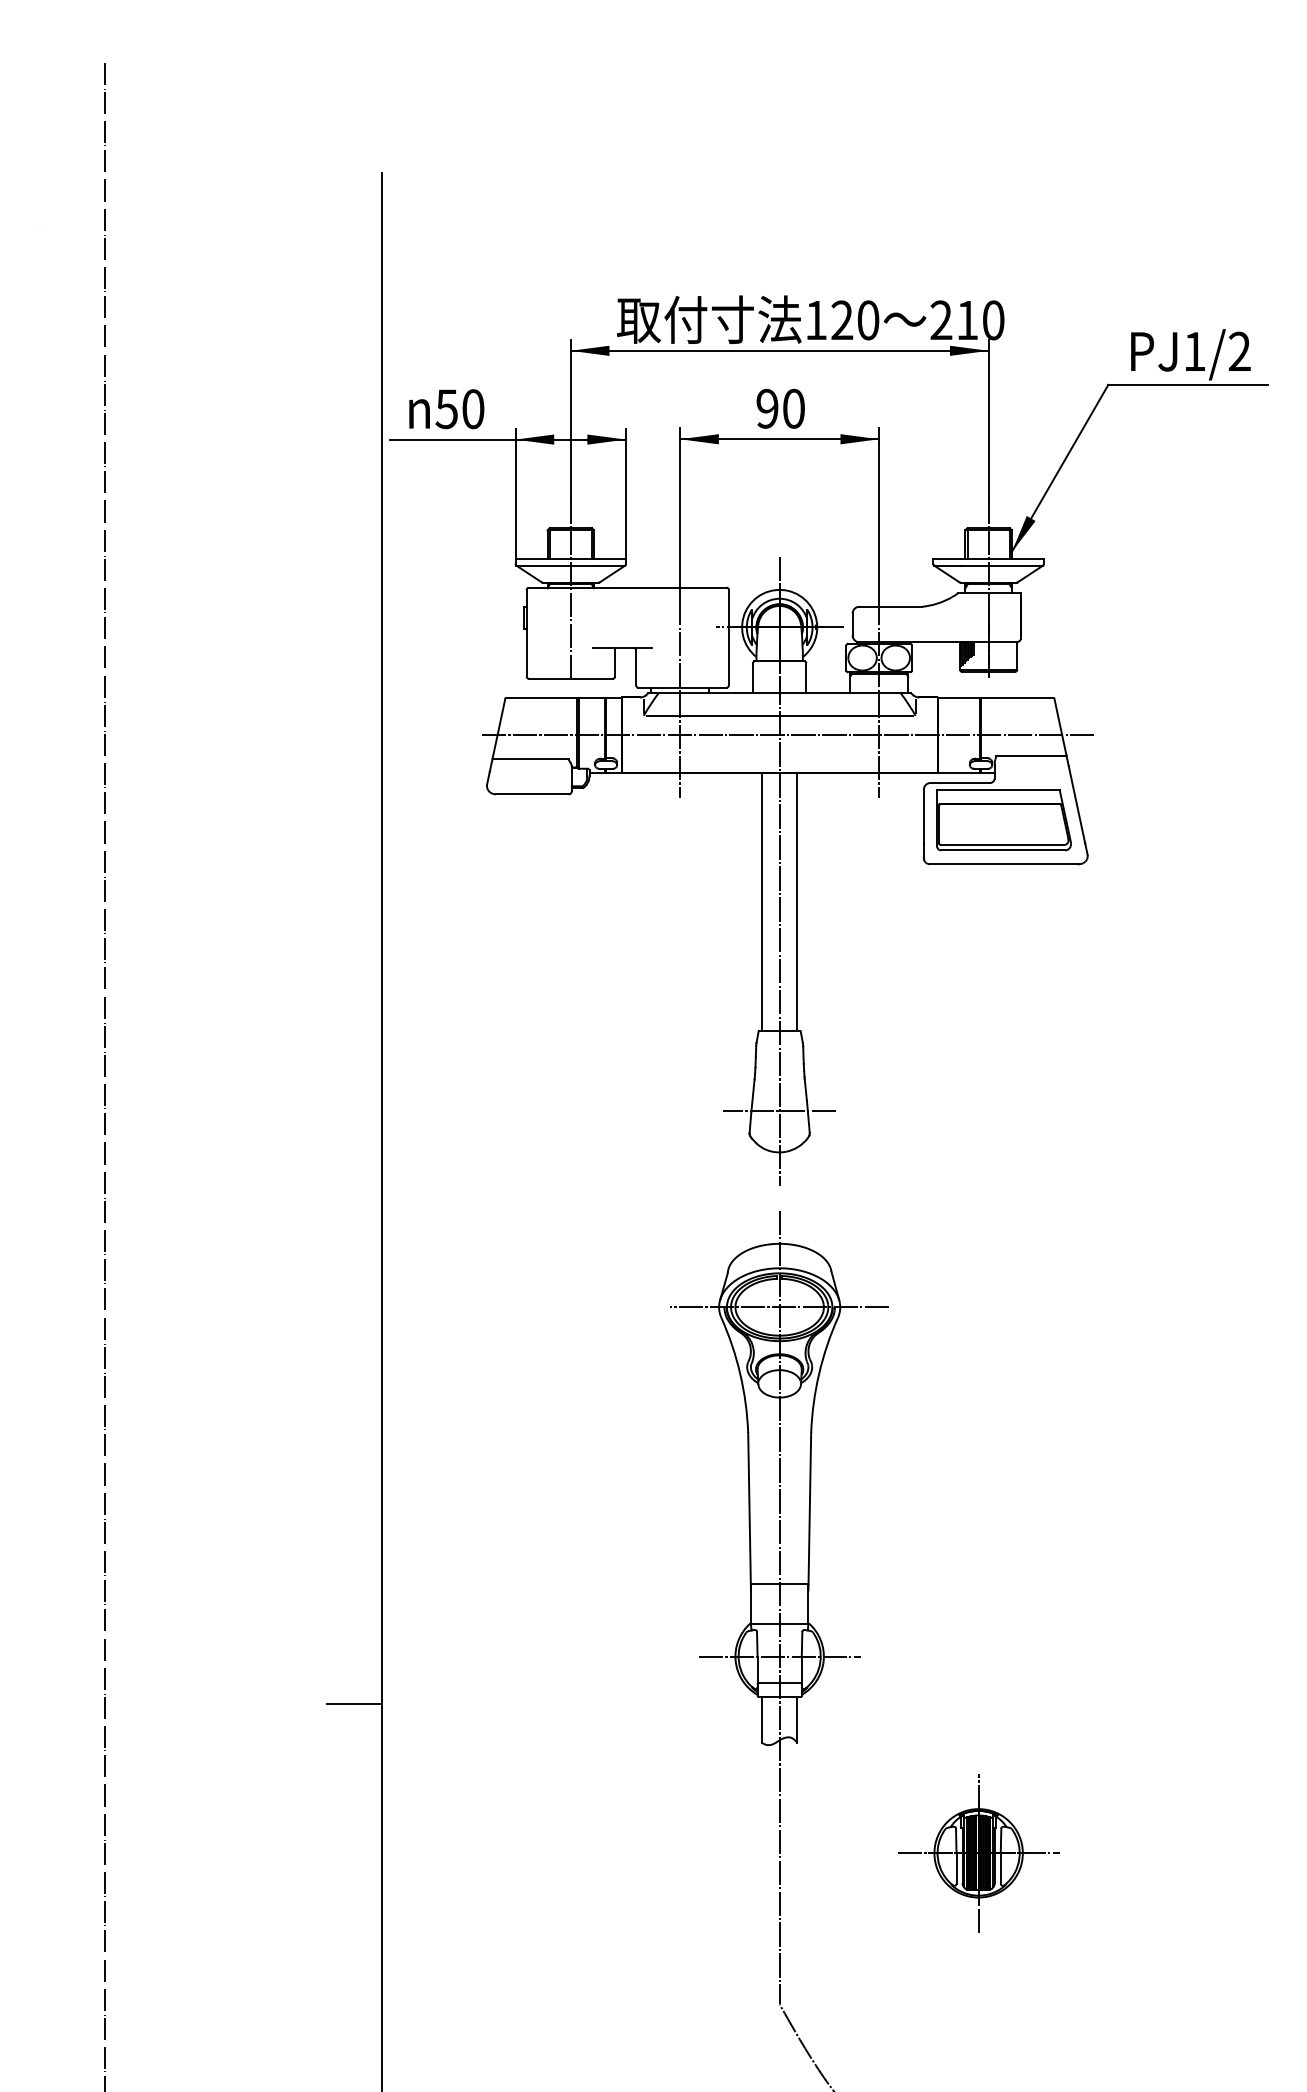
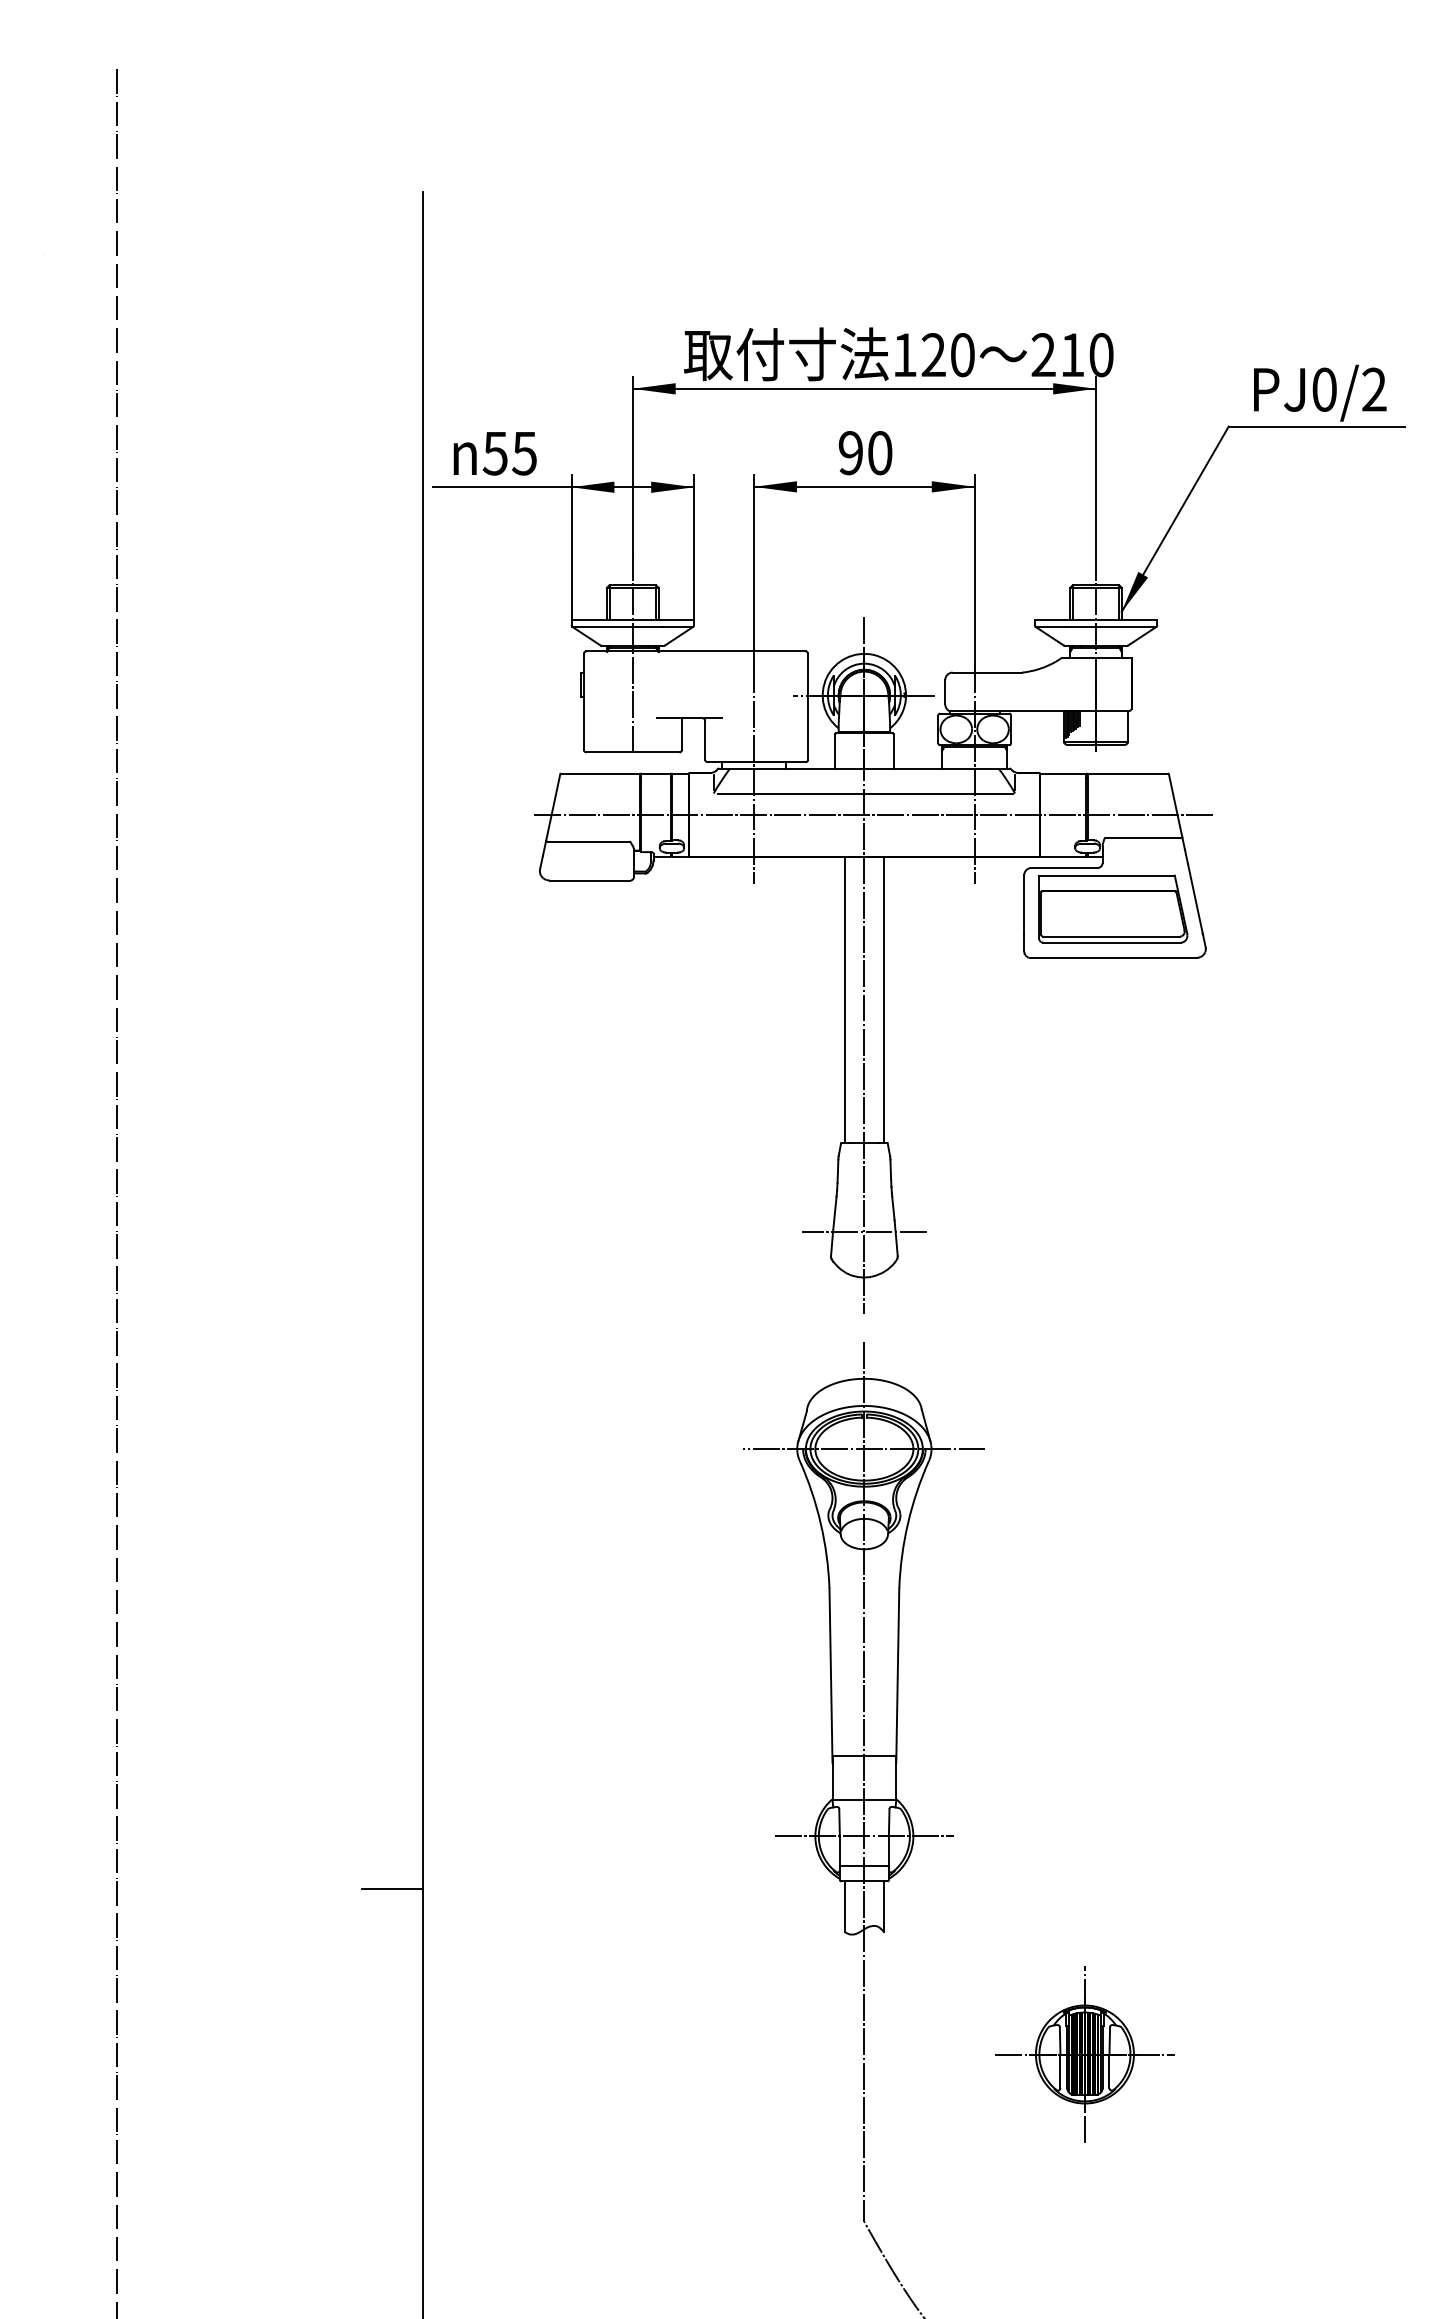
text: (1194, 351) -> (1324, 389), PJ1/2 -> PJ0/2
text: (472, 409) -> (523, 453), 50 -> 55

